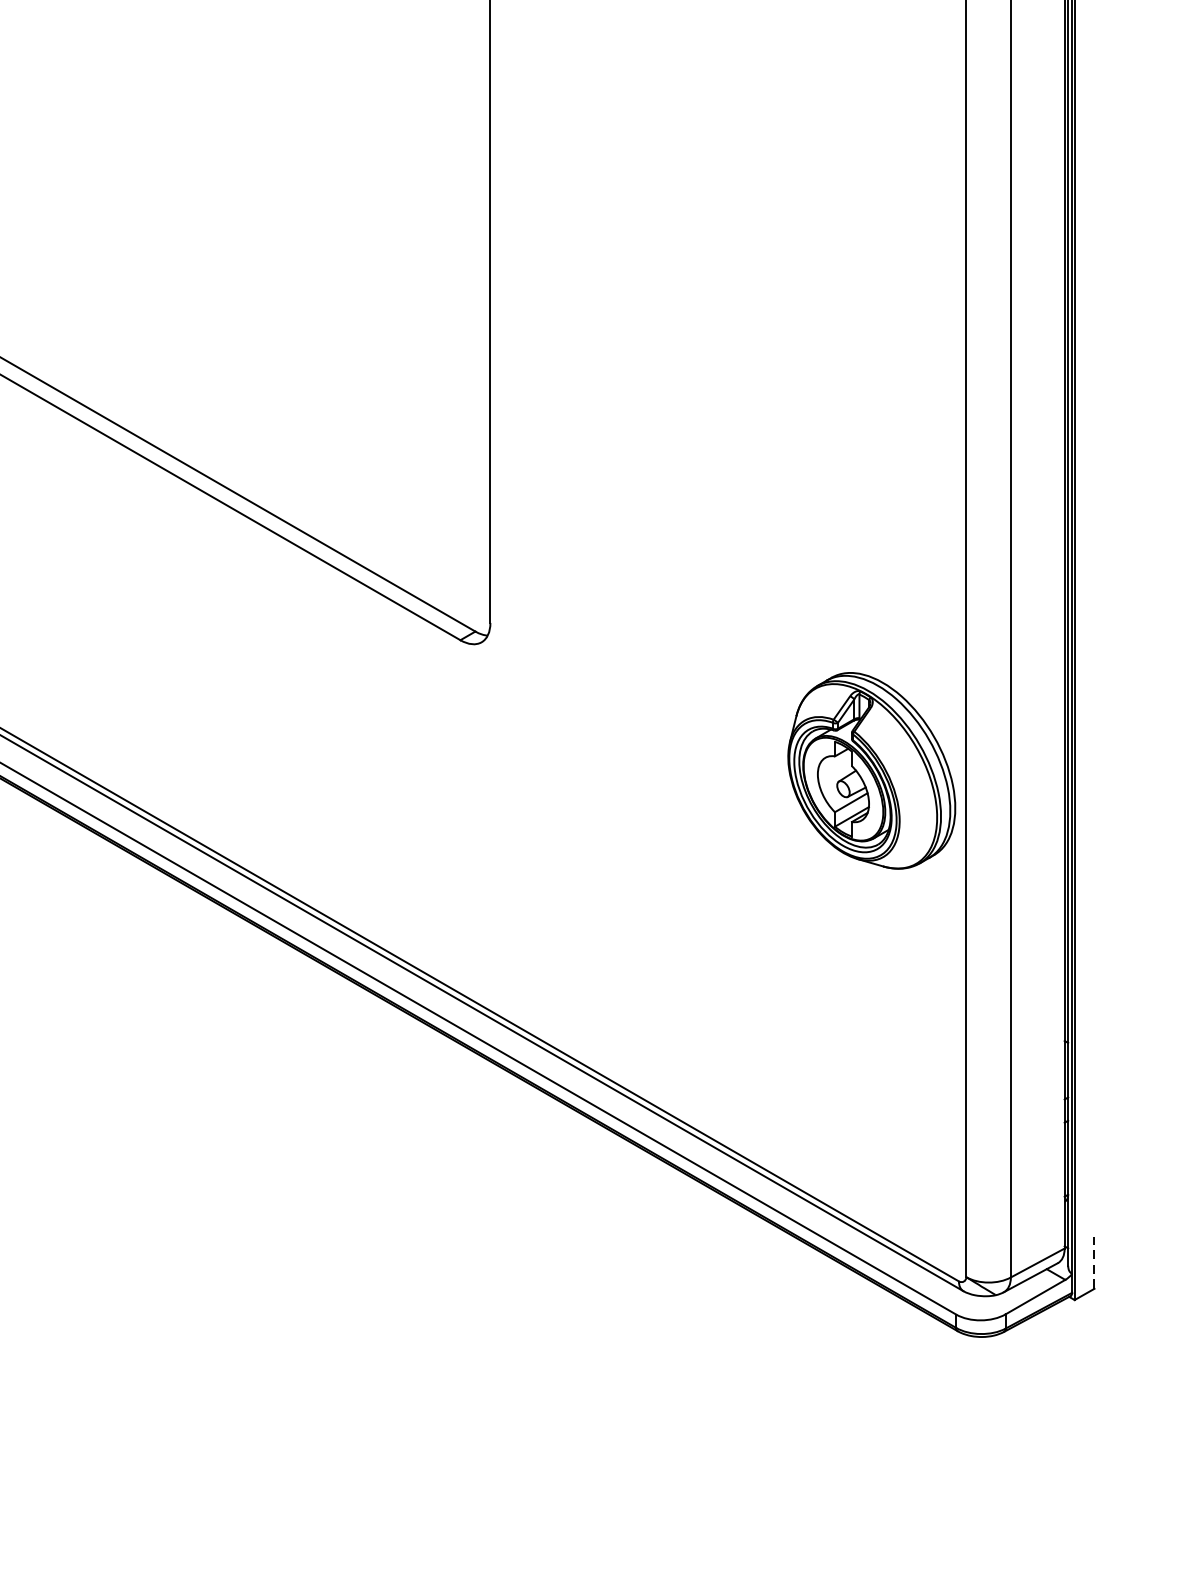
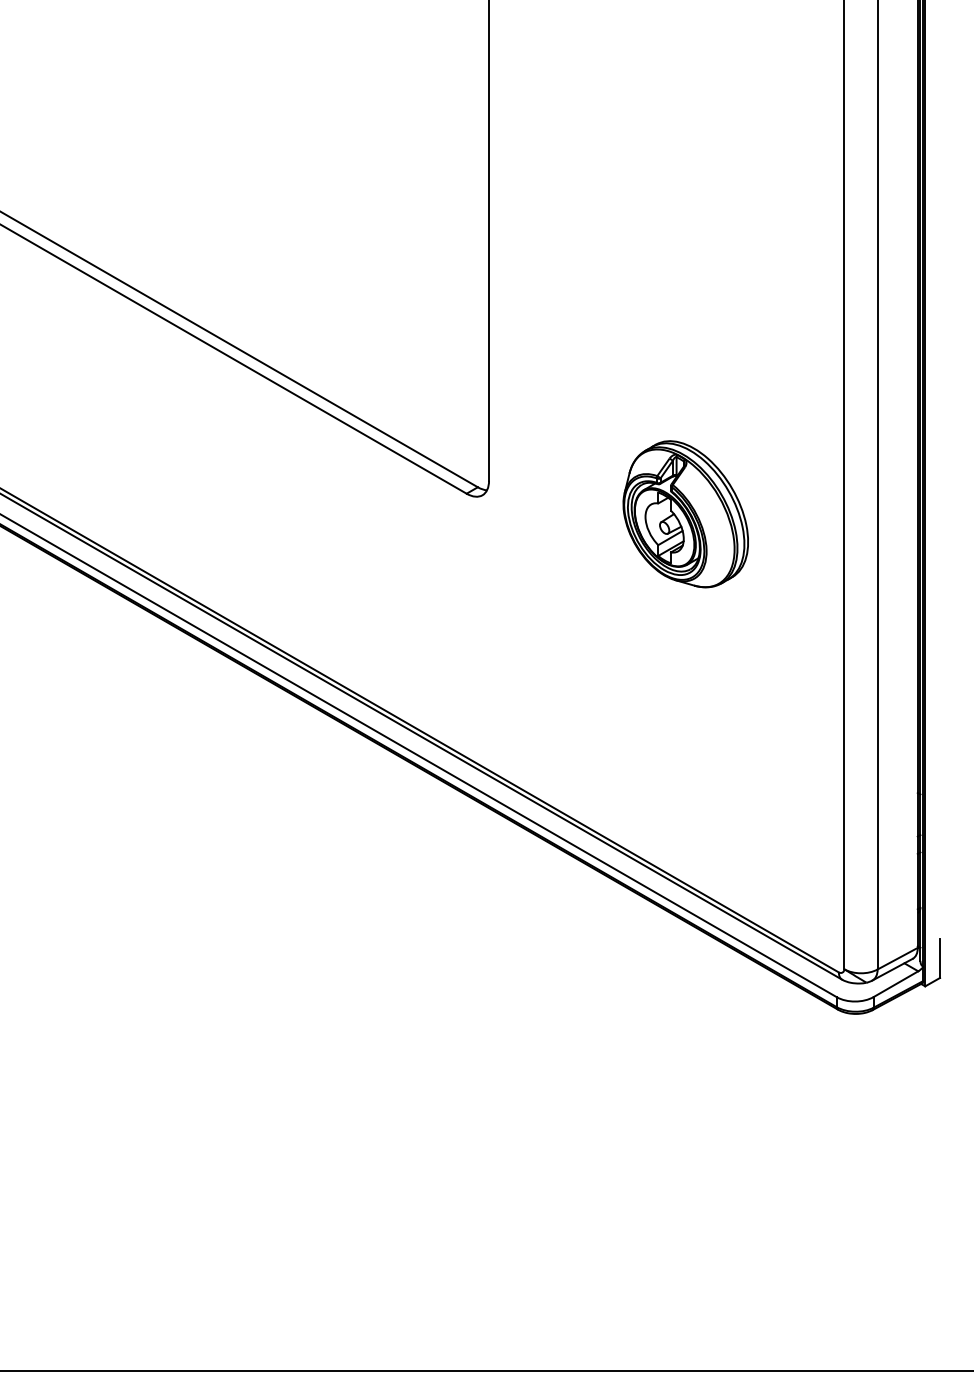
part: (871, 771) -> (685, 514), moved
line: (1095, 1262) -> (940, 958), dashed -> solid

